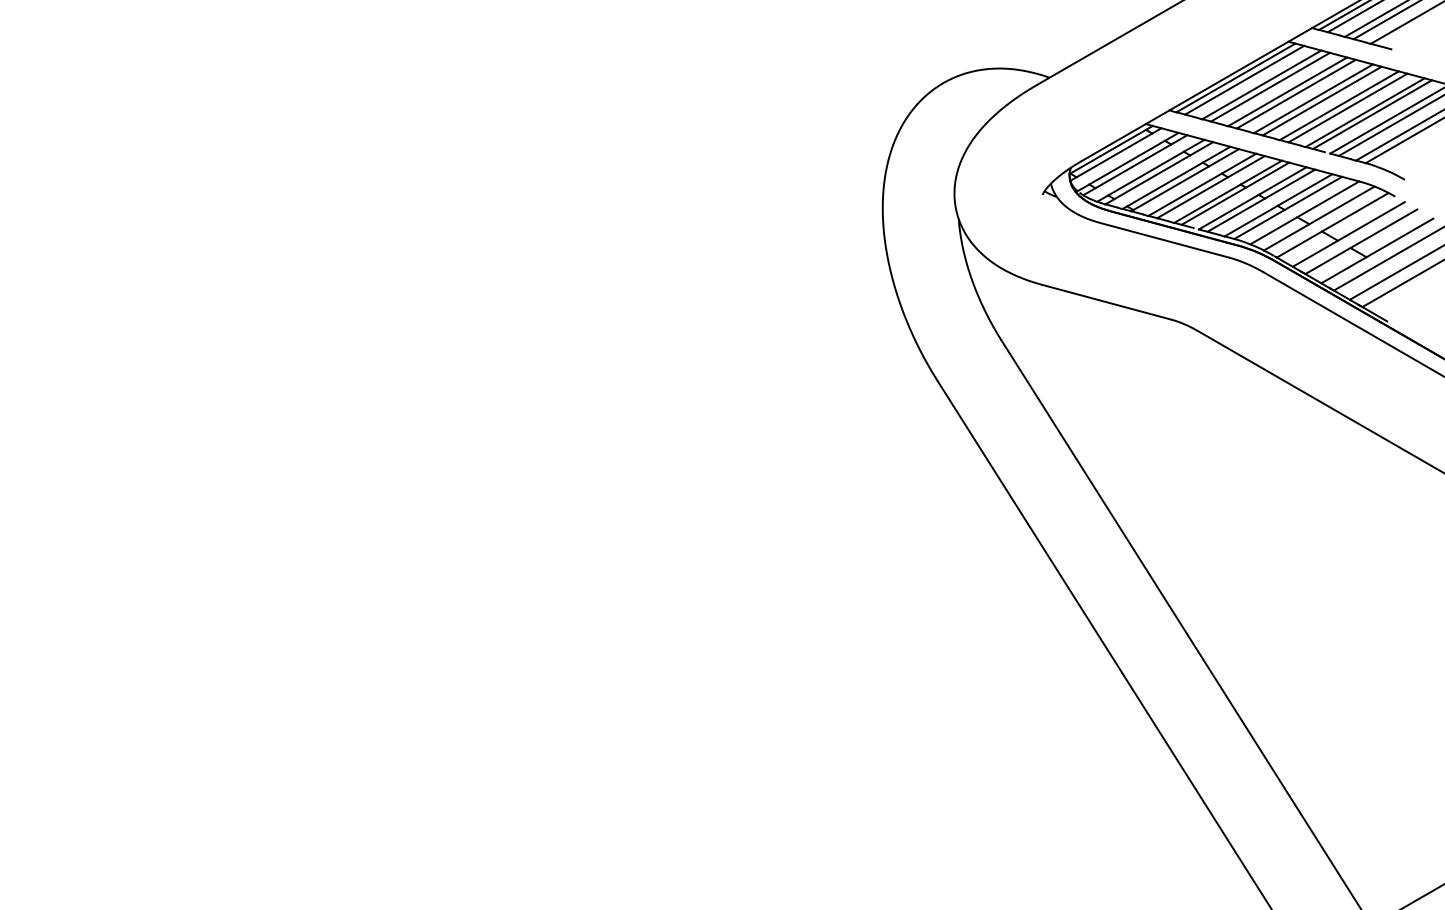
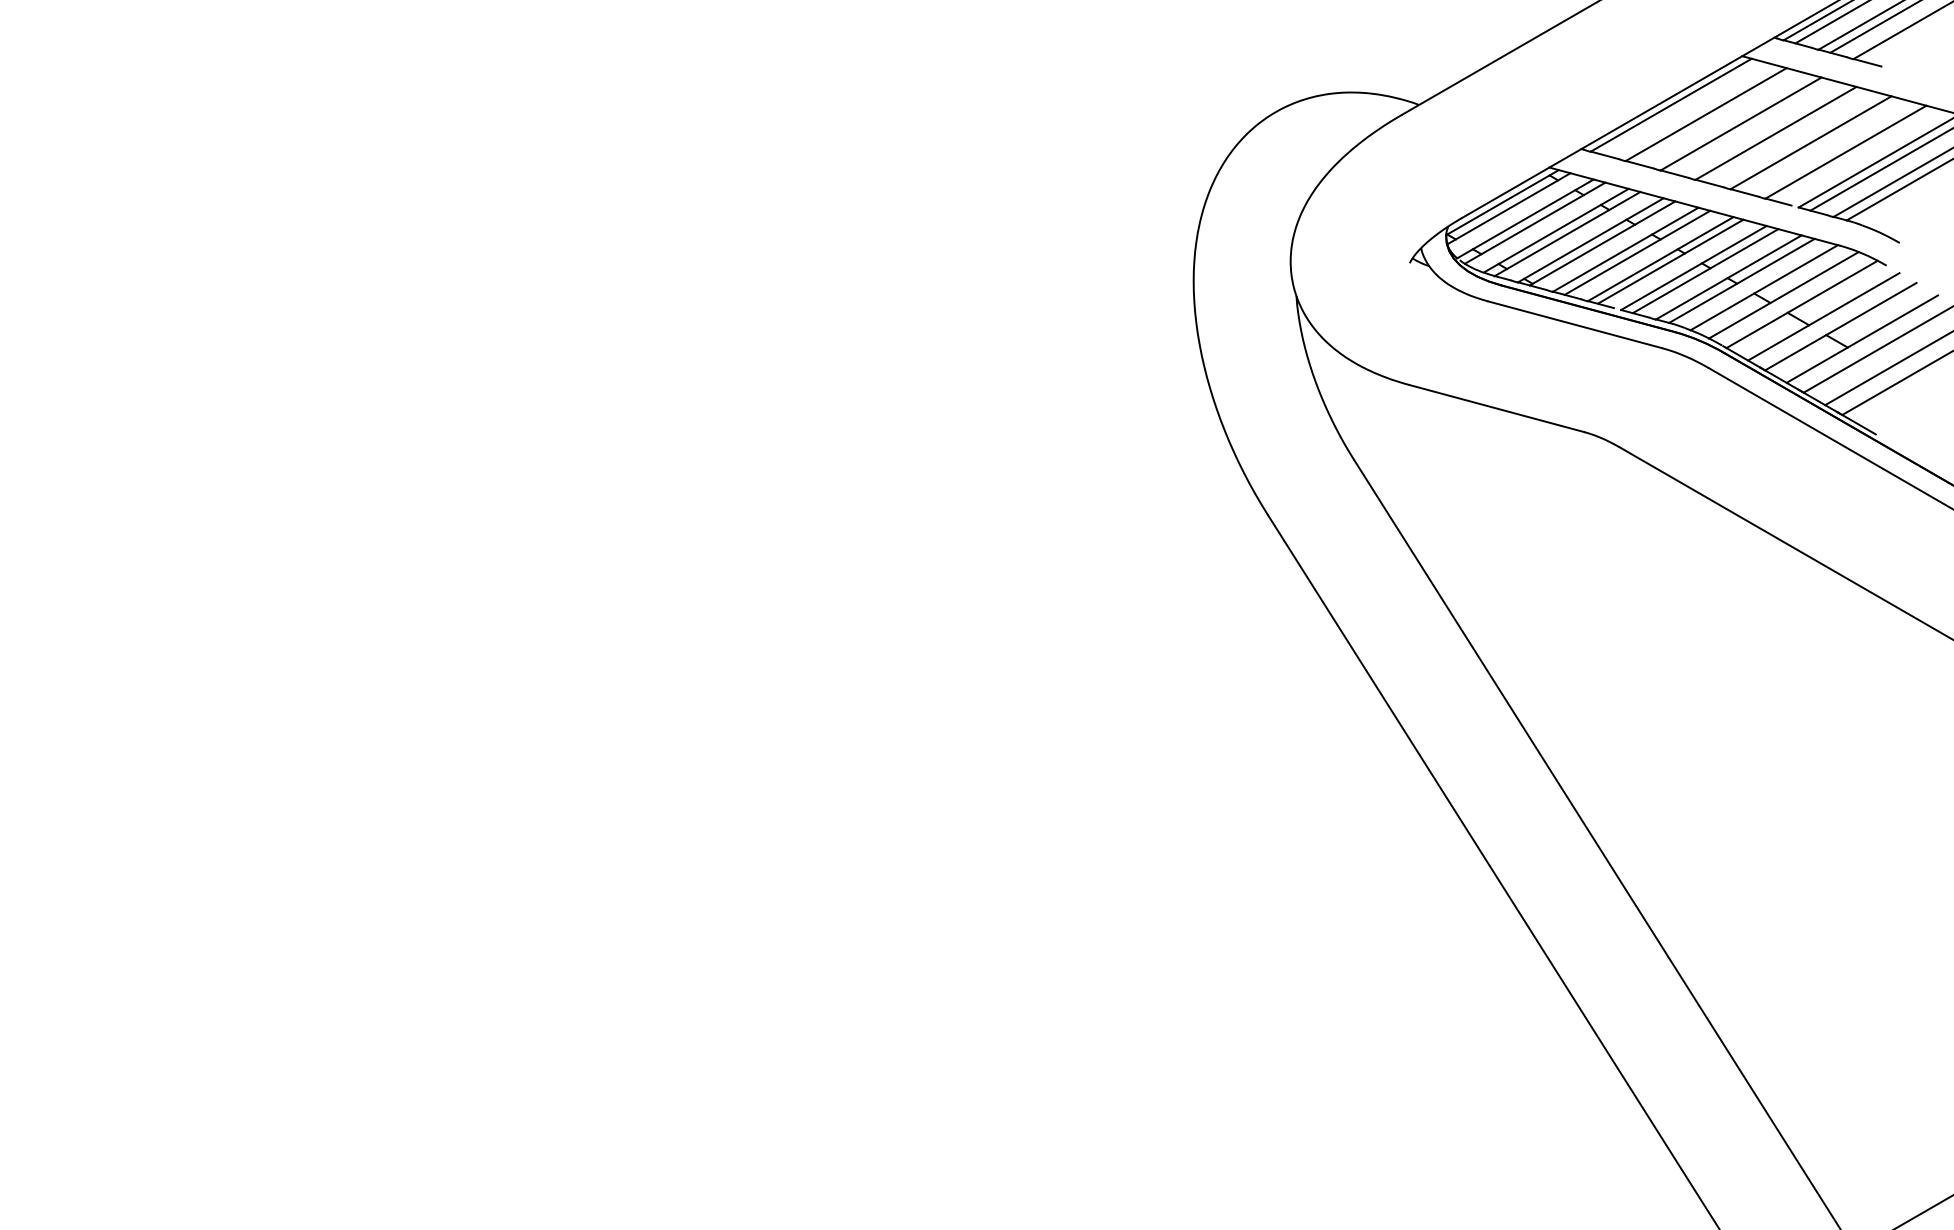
line: (1244, 79) -> (1682, 107), removed
line: (1270, 87) -> (1717, 117), removed
line: (1296, 93) -> (1752, 126), removed
line: (1321, 101) -> (1787, 136), removed
line: (1347, 107) -> (1822, 145), removed
line: (1372, 114) -> (1855, 154), removed

